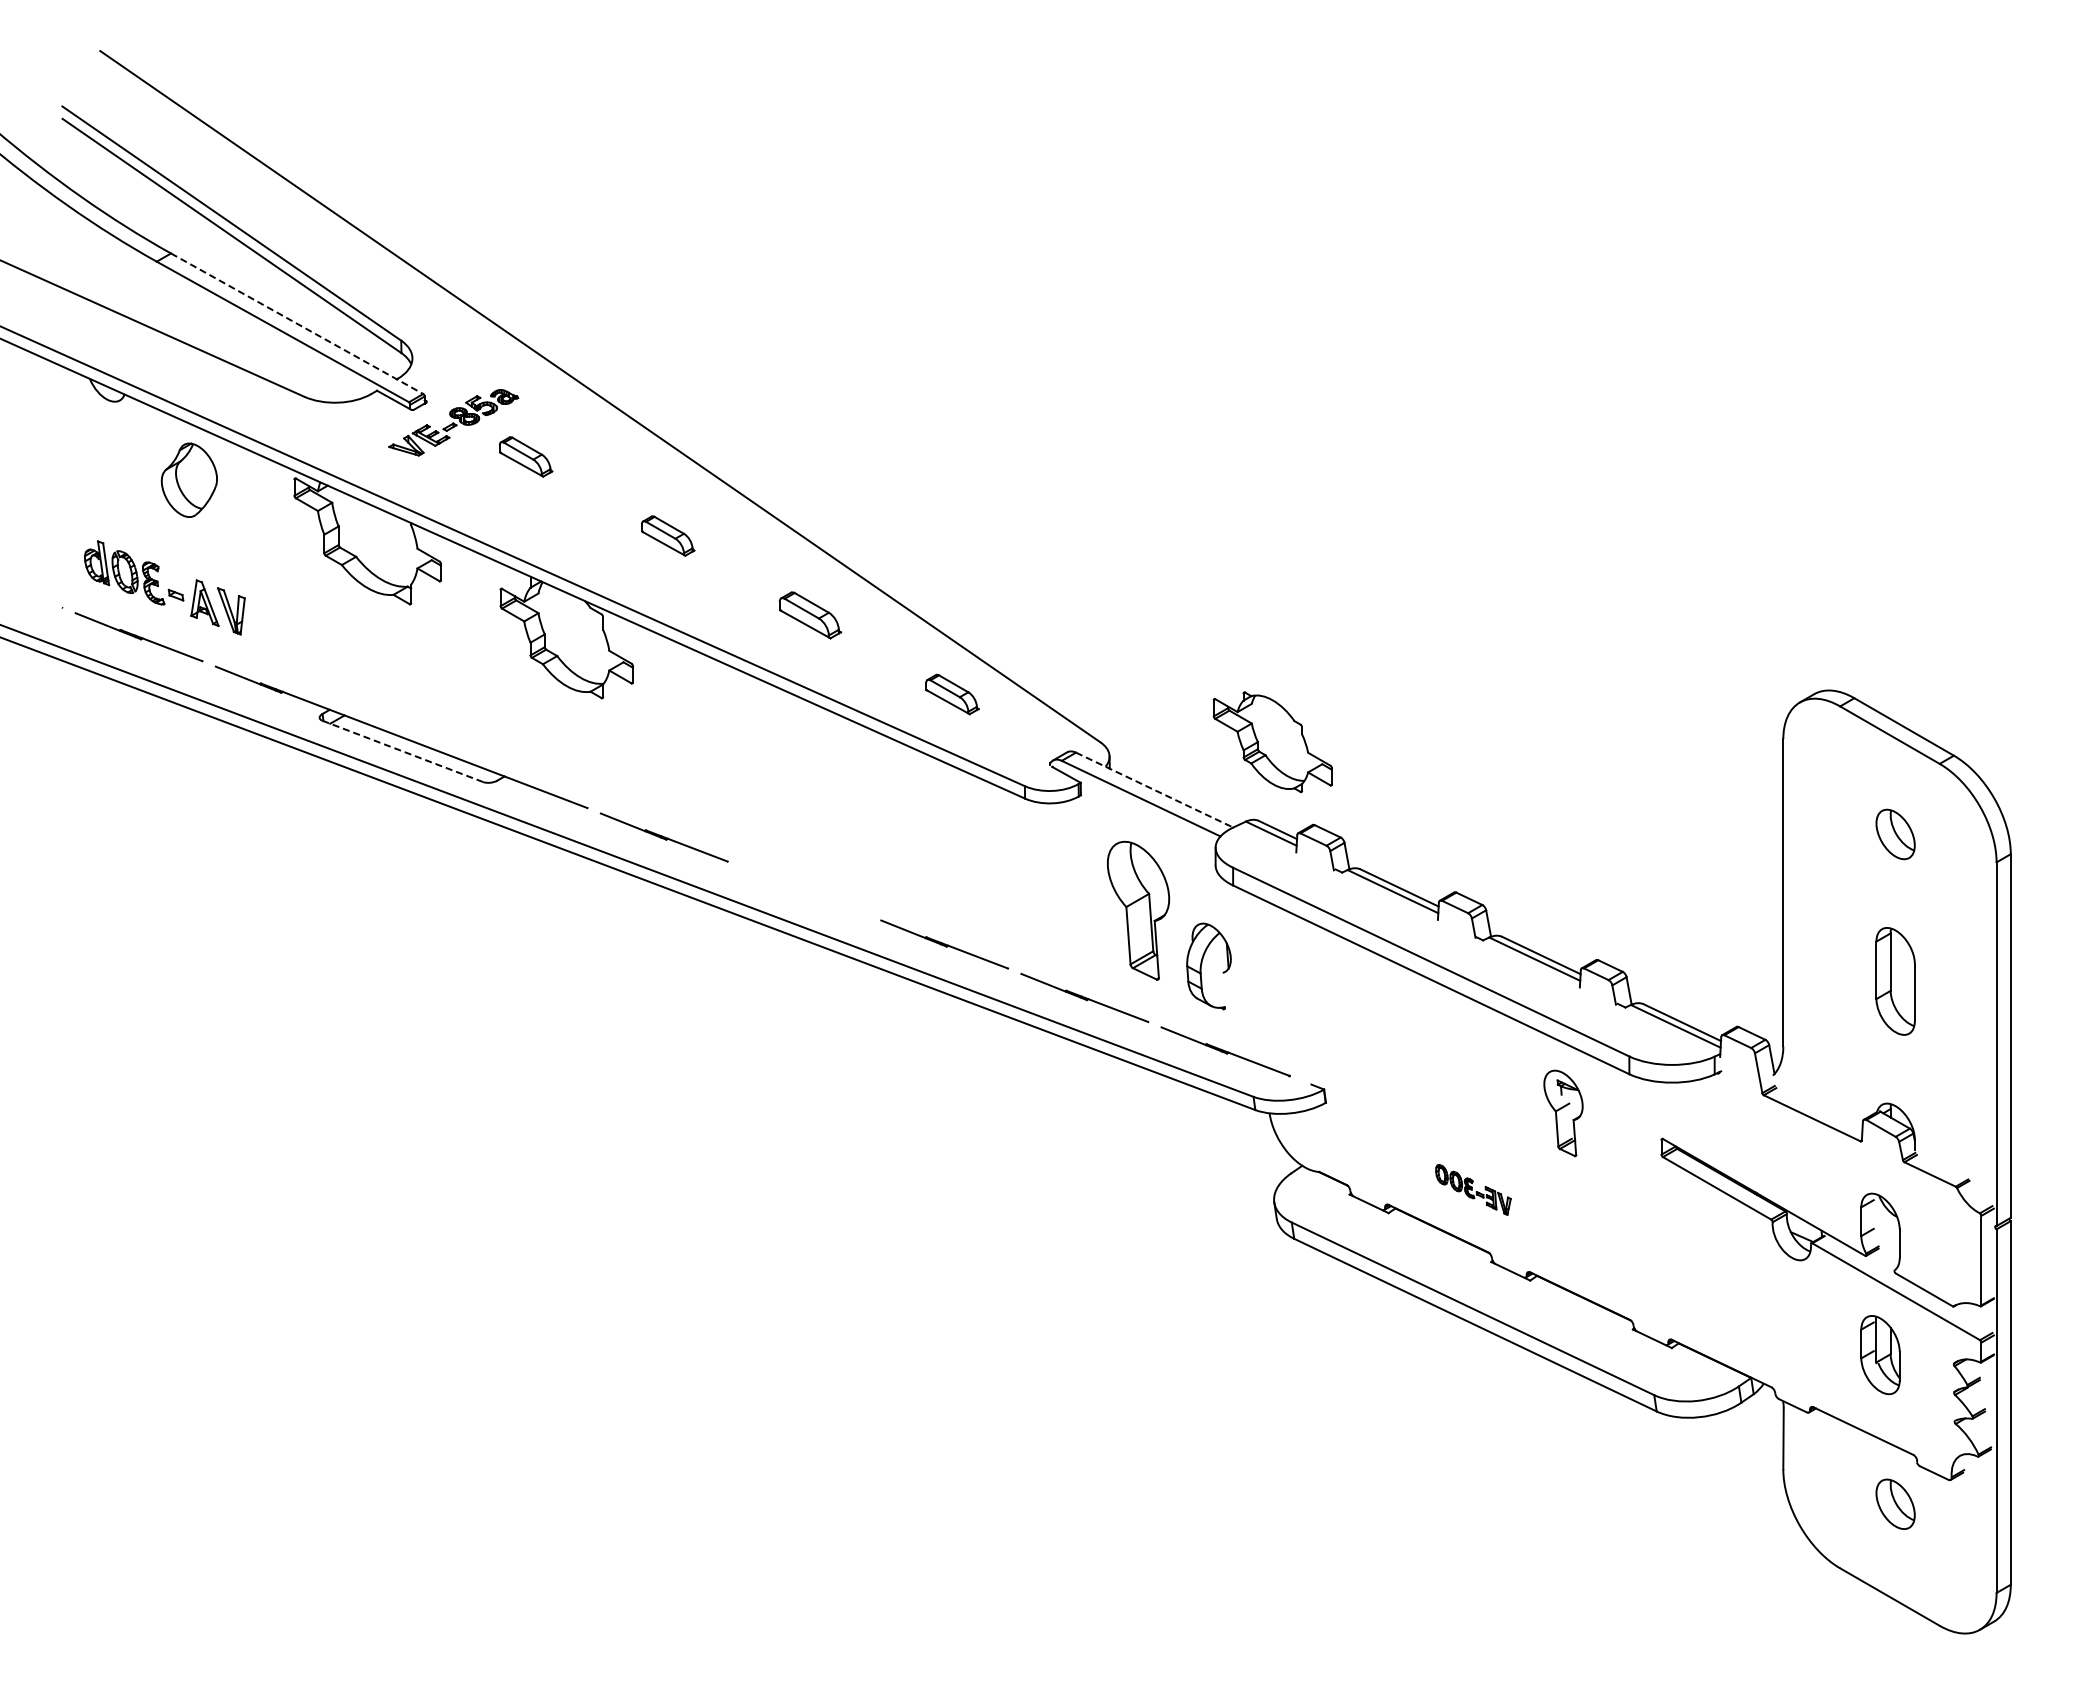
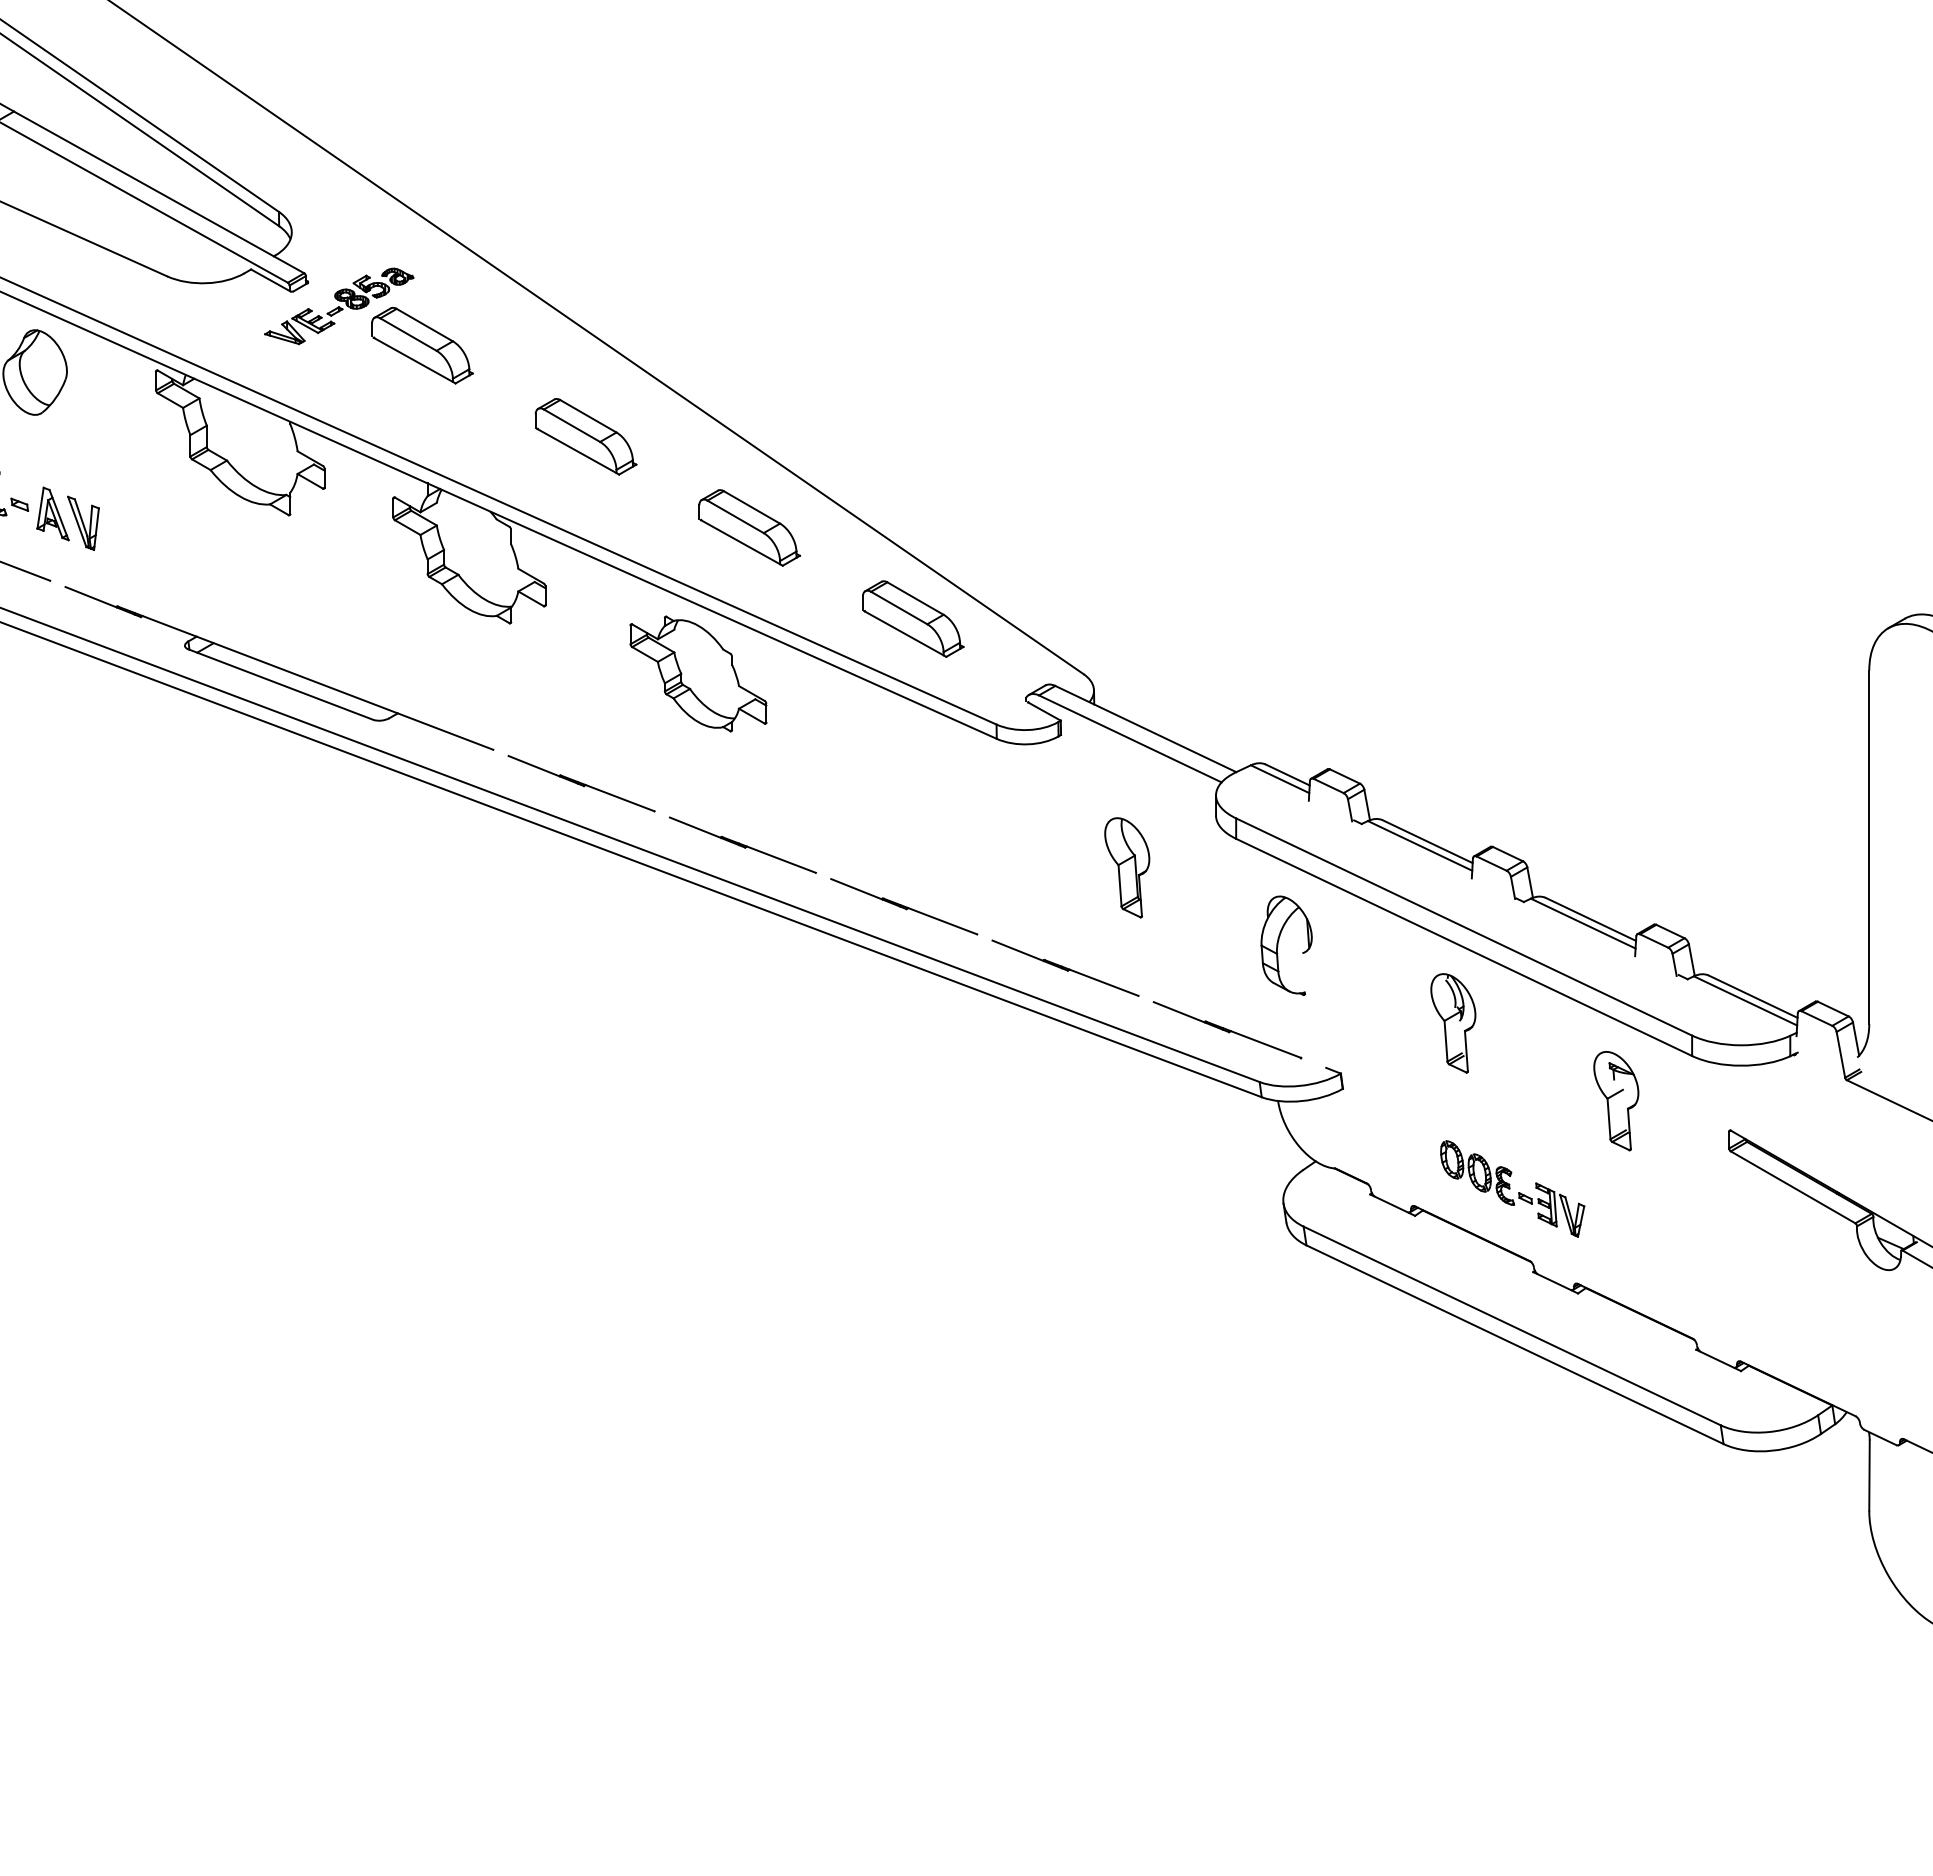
line: (297, 323) -> (159, 192), dashed -> solid
part: (525, 456) -> (421, 345), size x1.67
part: (667, 535) -> (585, 436), size x1.67
part: (810, 615) -> (749, 528), size x1.43
part: (952, 694) -> (913, 619), size x1.67
part: (1272, 742) -> (698, 674), moved
line: (403, 751) -> (281, 684), dashed -> solid
line: (1155, 790) -> (1146, 729), dashed -> solid
part: (804, 890) -> (742, 844), added
part: (1138, 910) -> (1127, 867), size x0.62
part: (1202, 963) -> (1279, 942), moved
part: (1421, 1045) -> (1452, 1022), added
part: (1473, 1189) -> (1512, 1188), size x1.67

